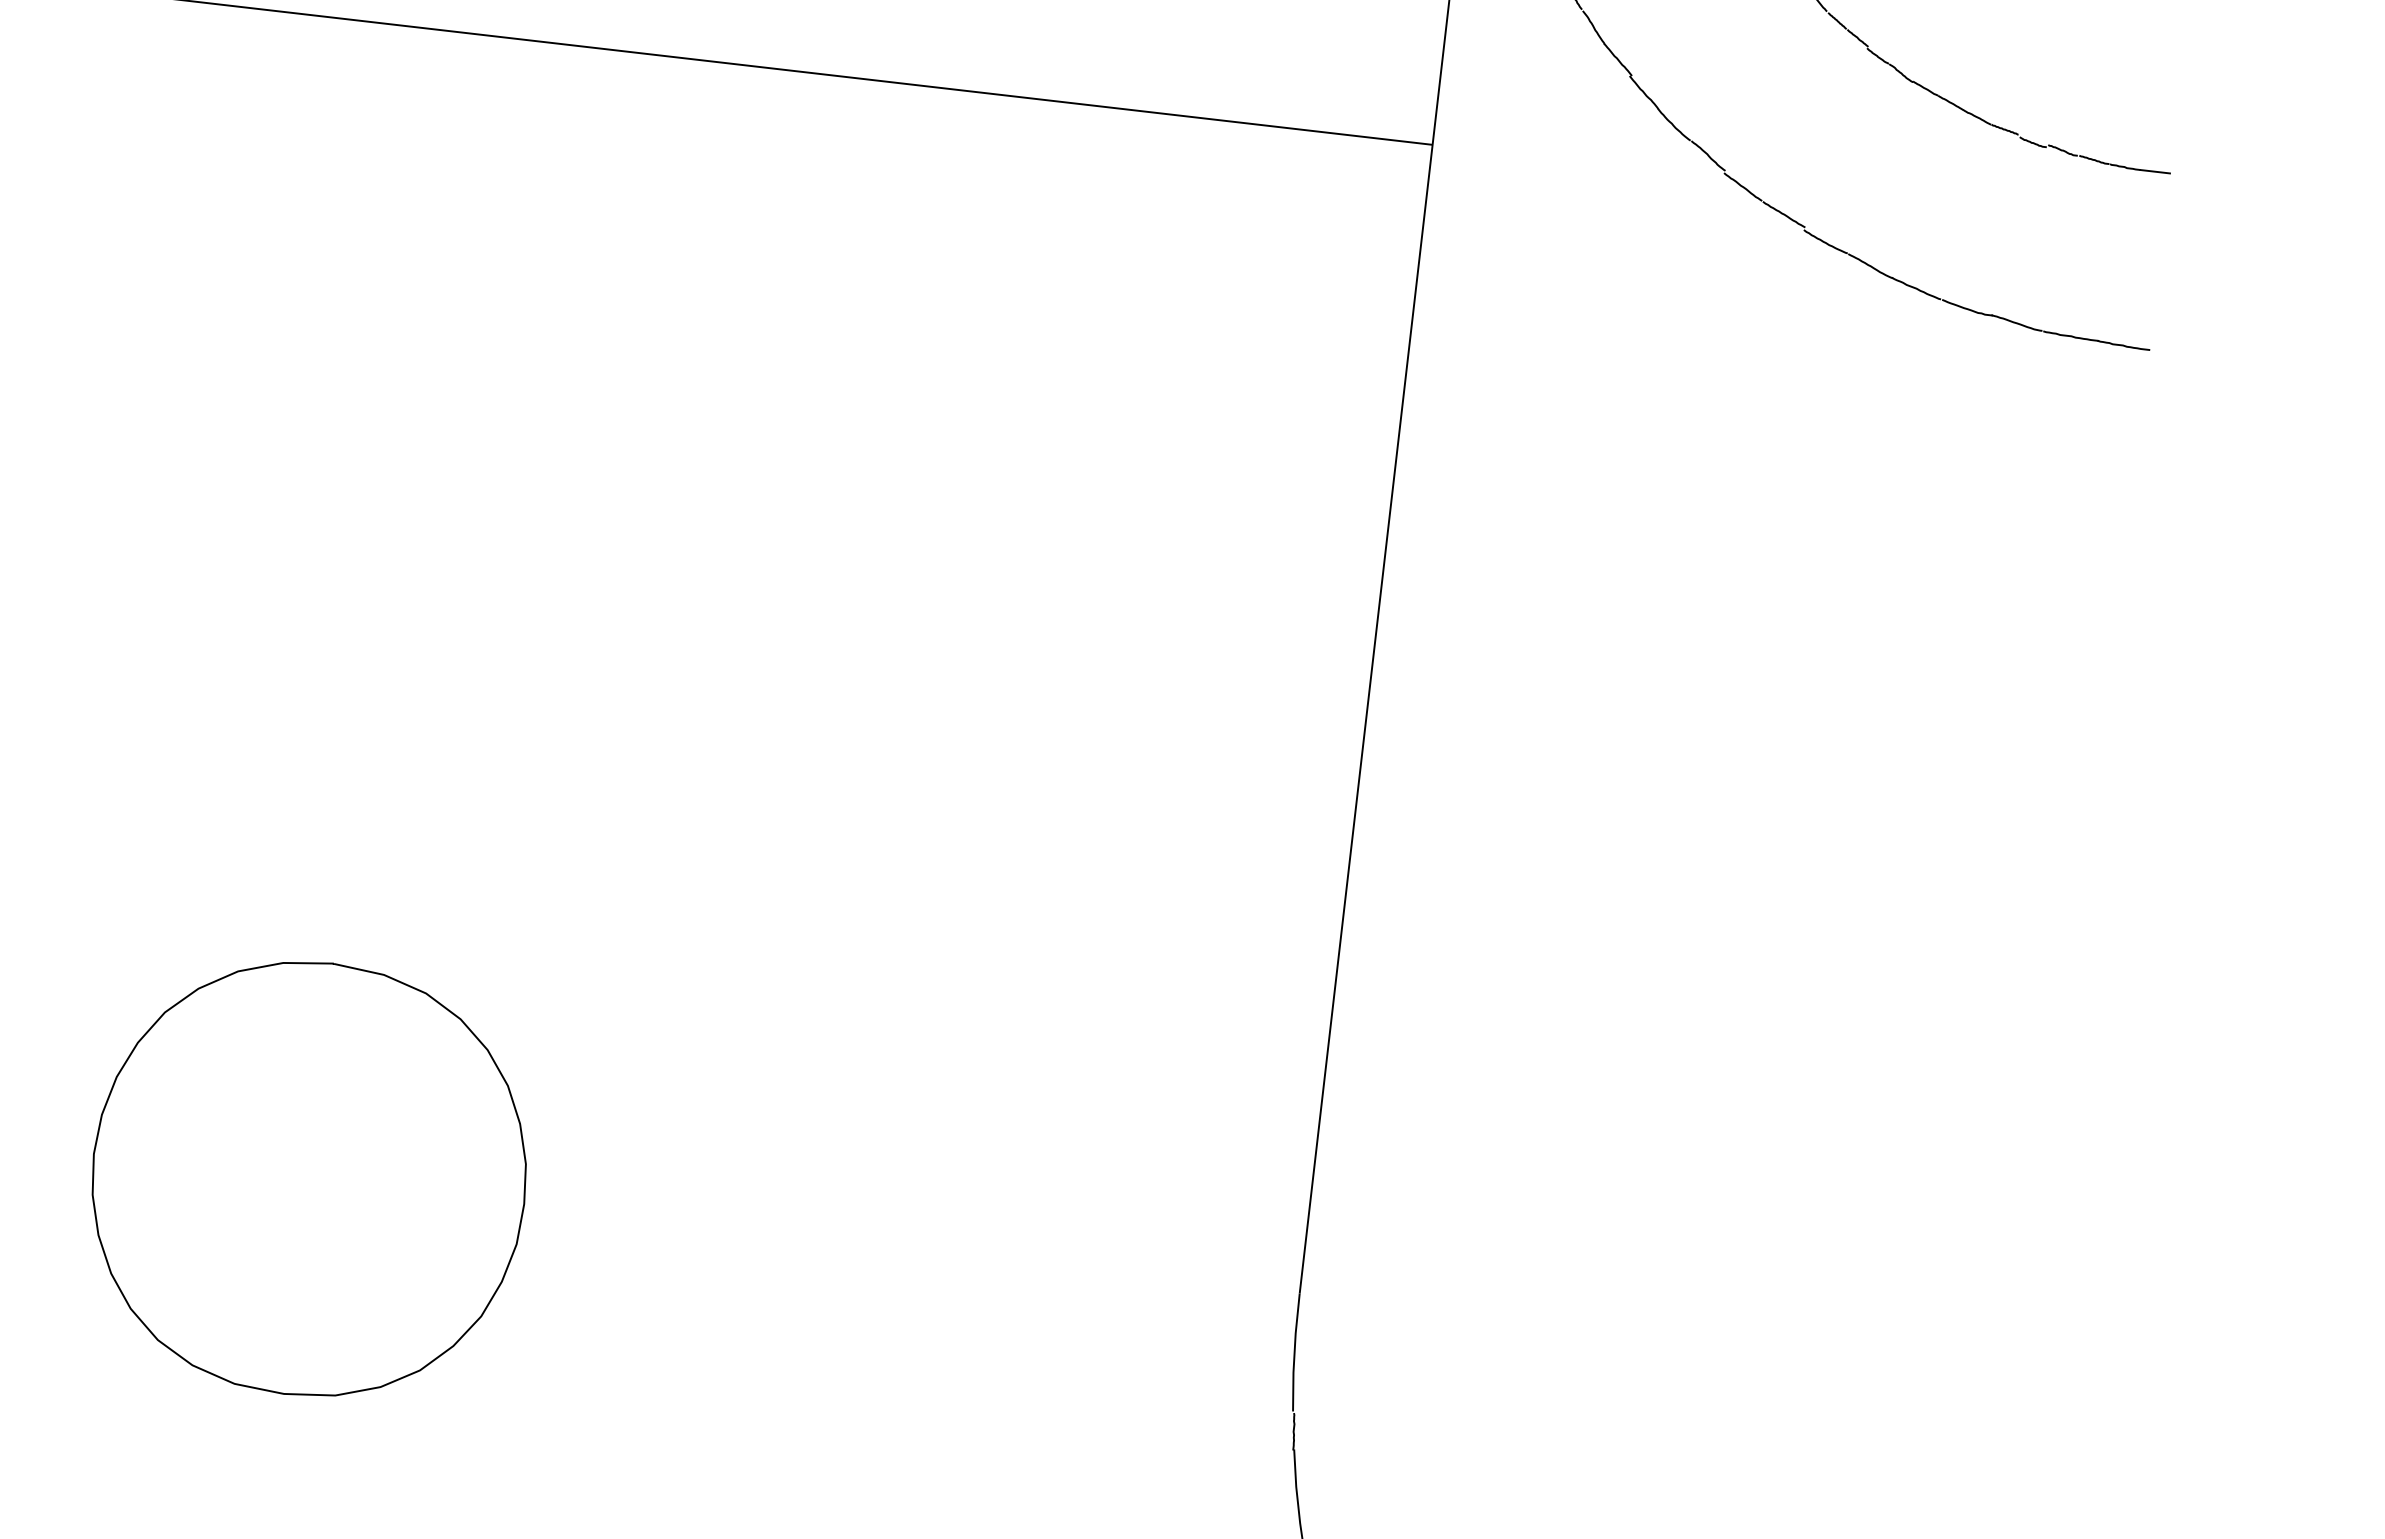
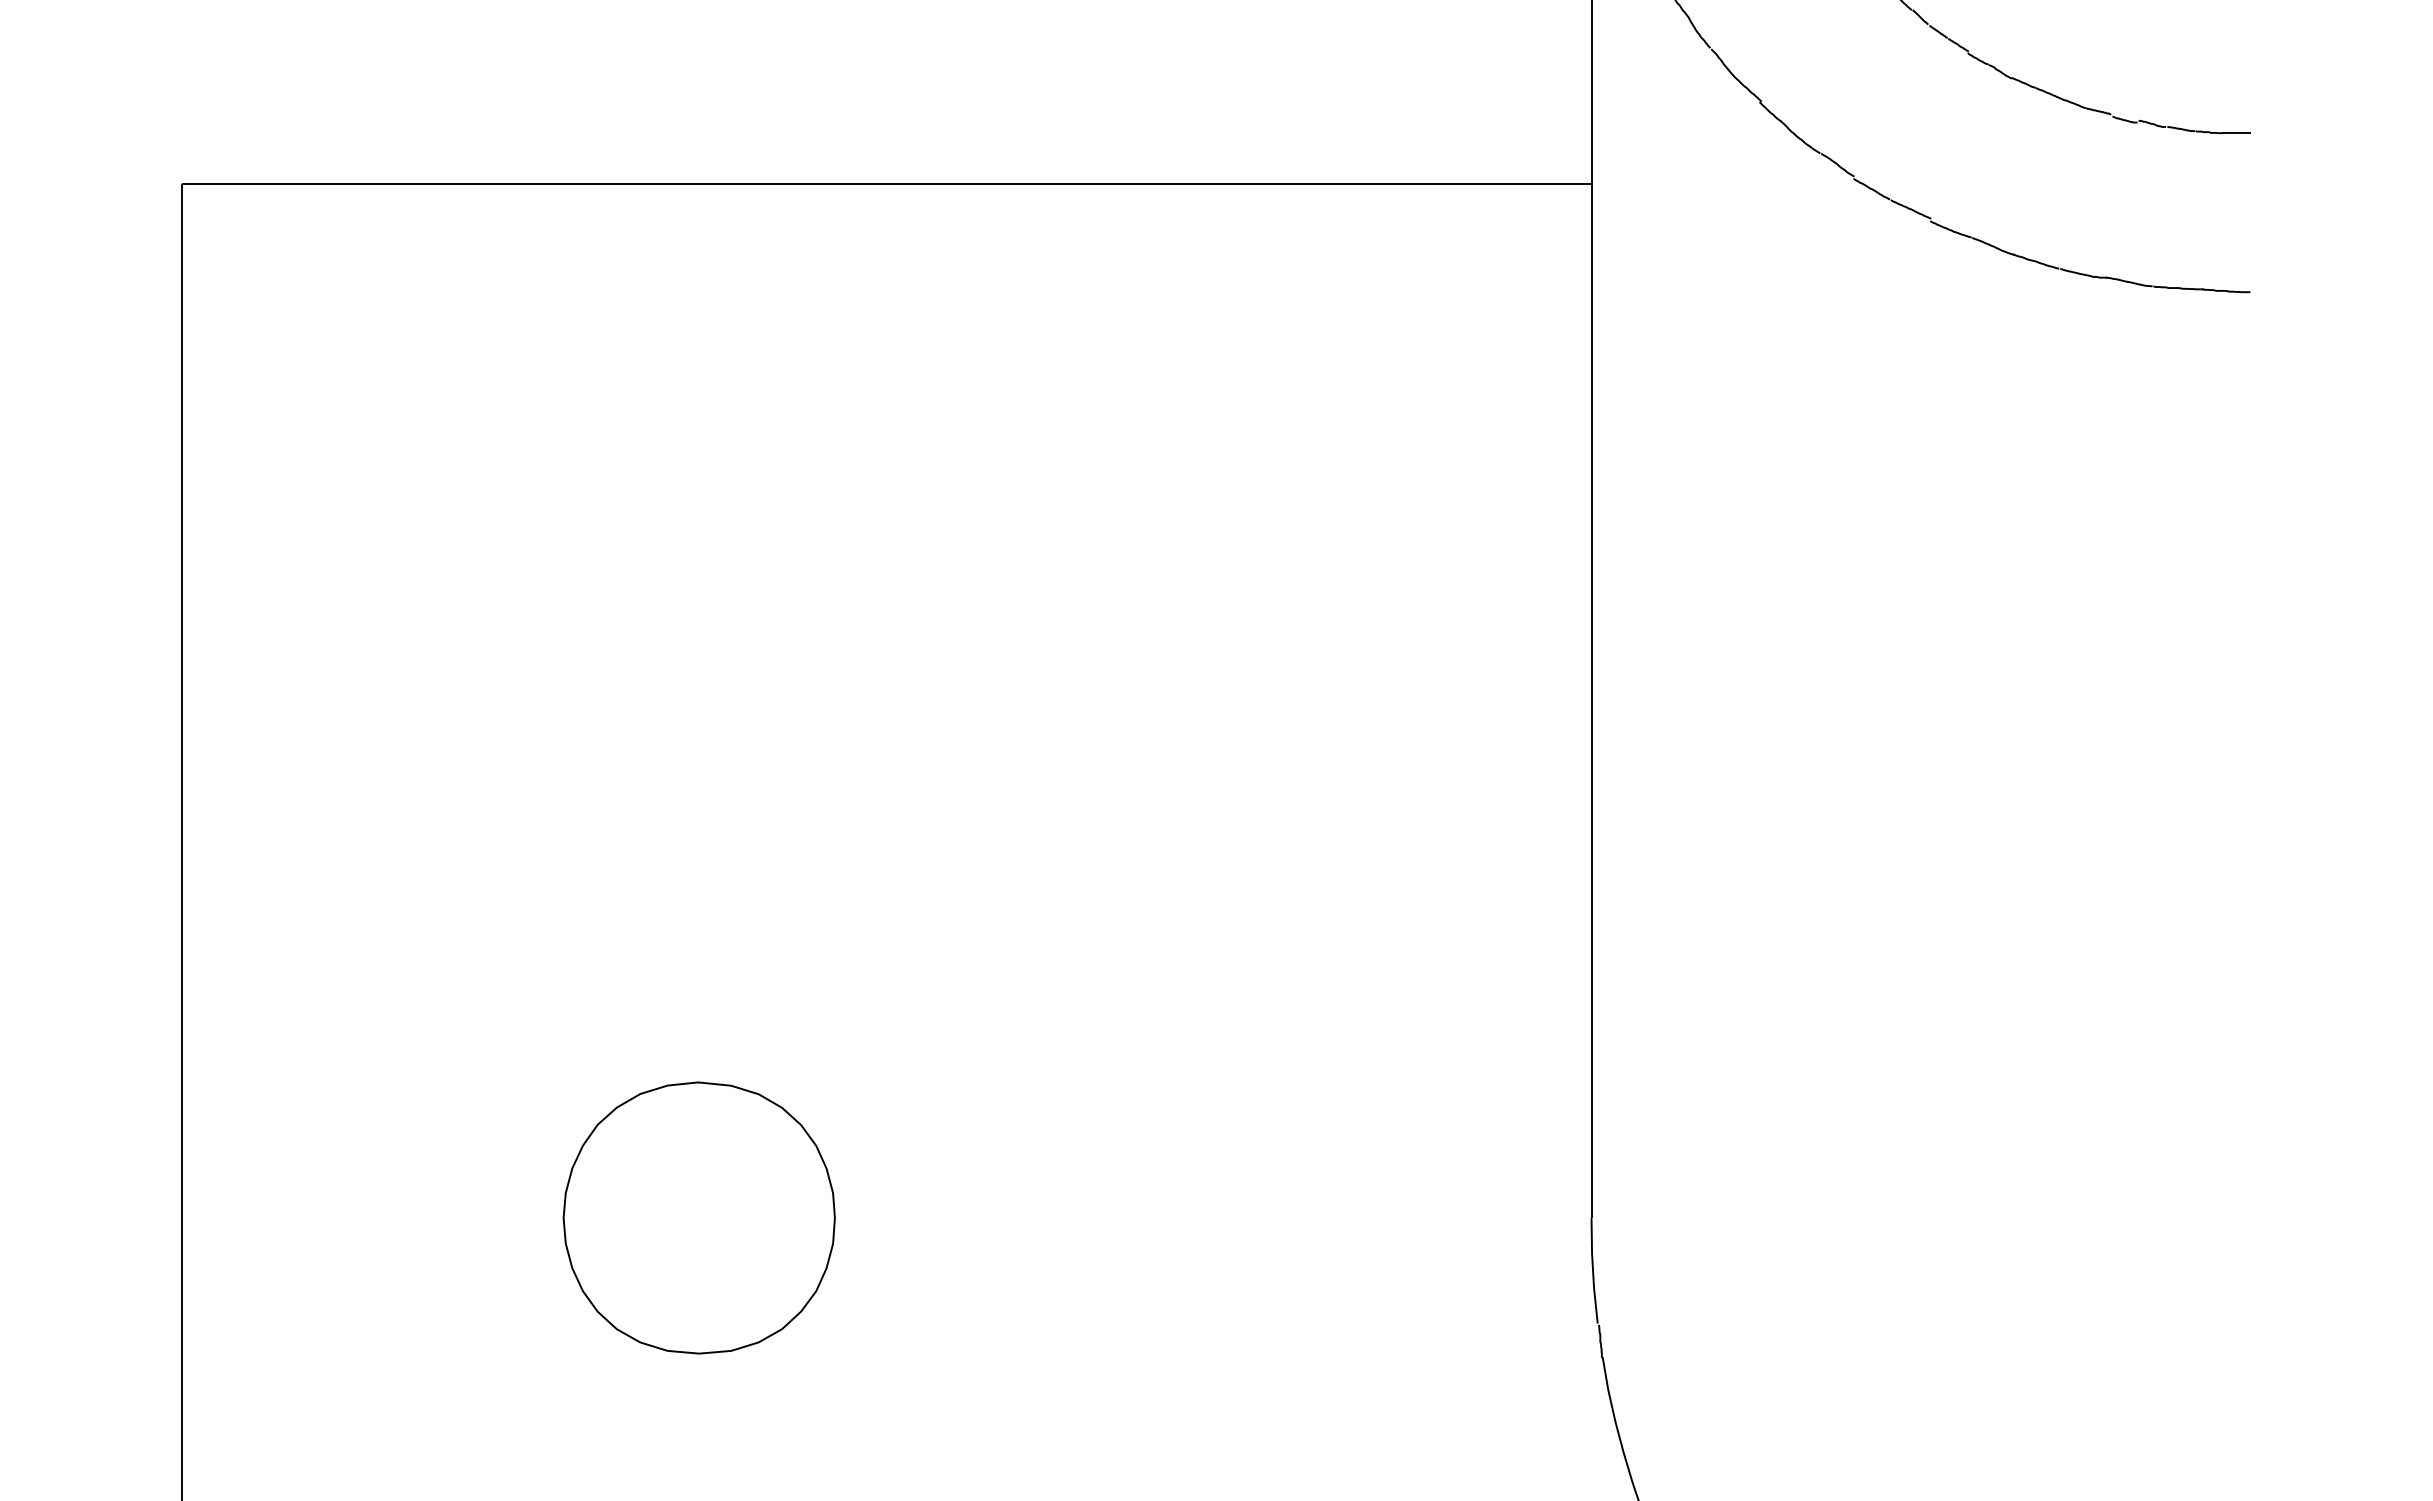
part: (308, 1178) -> (698, 1217), size x0.7

